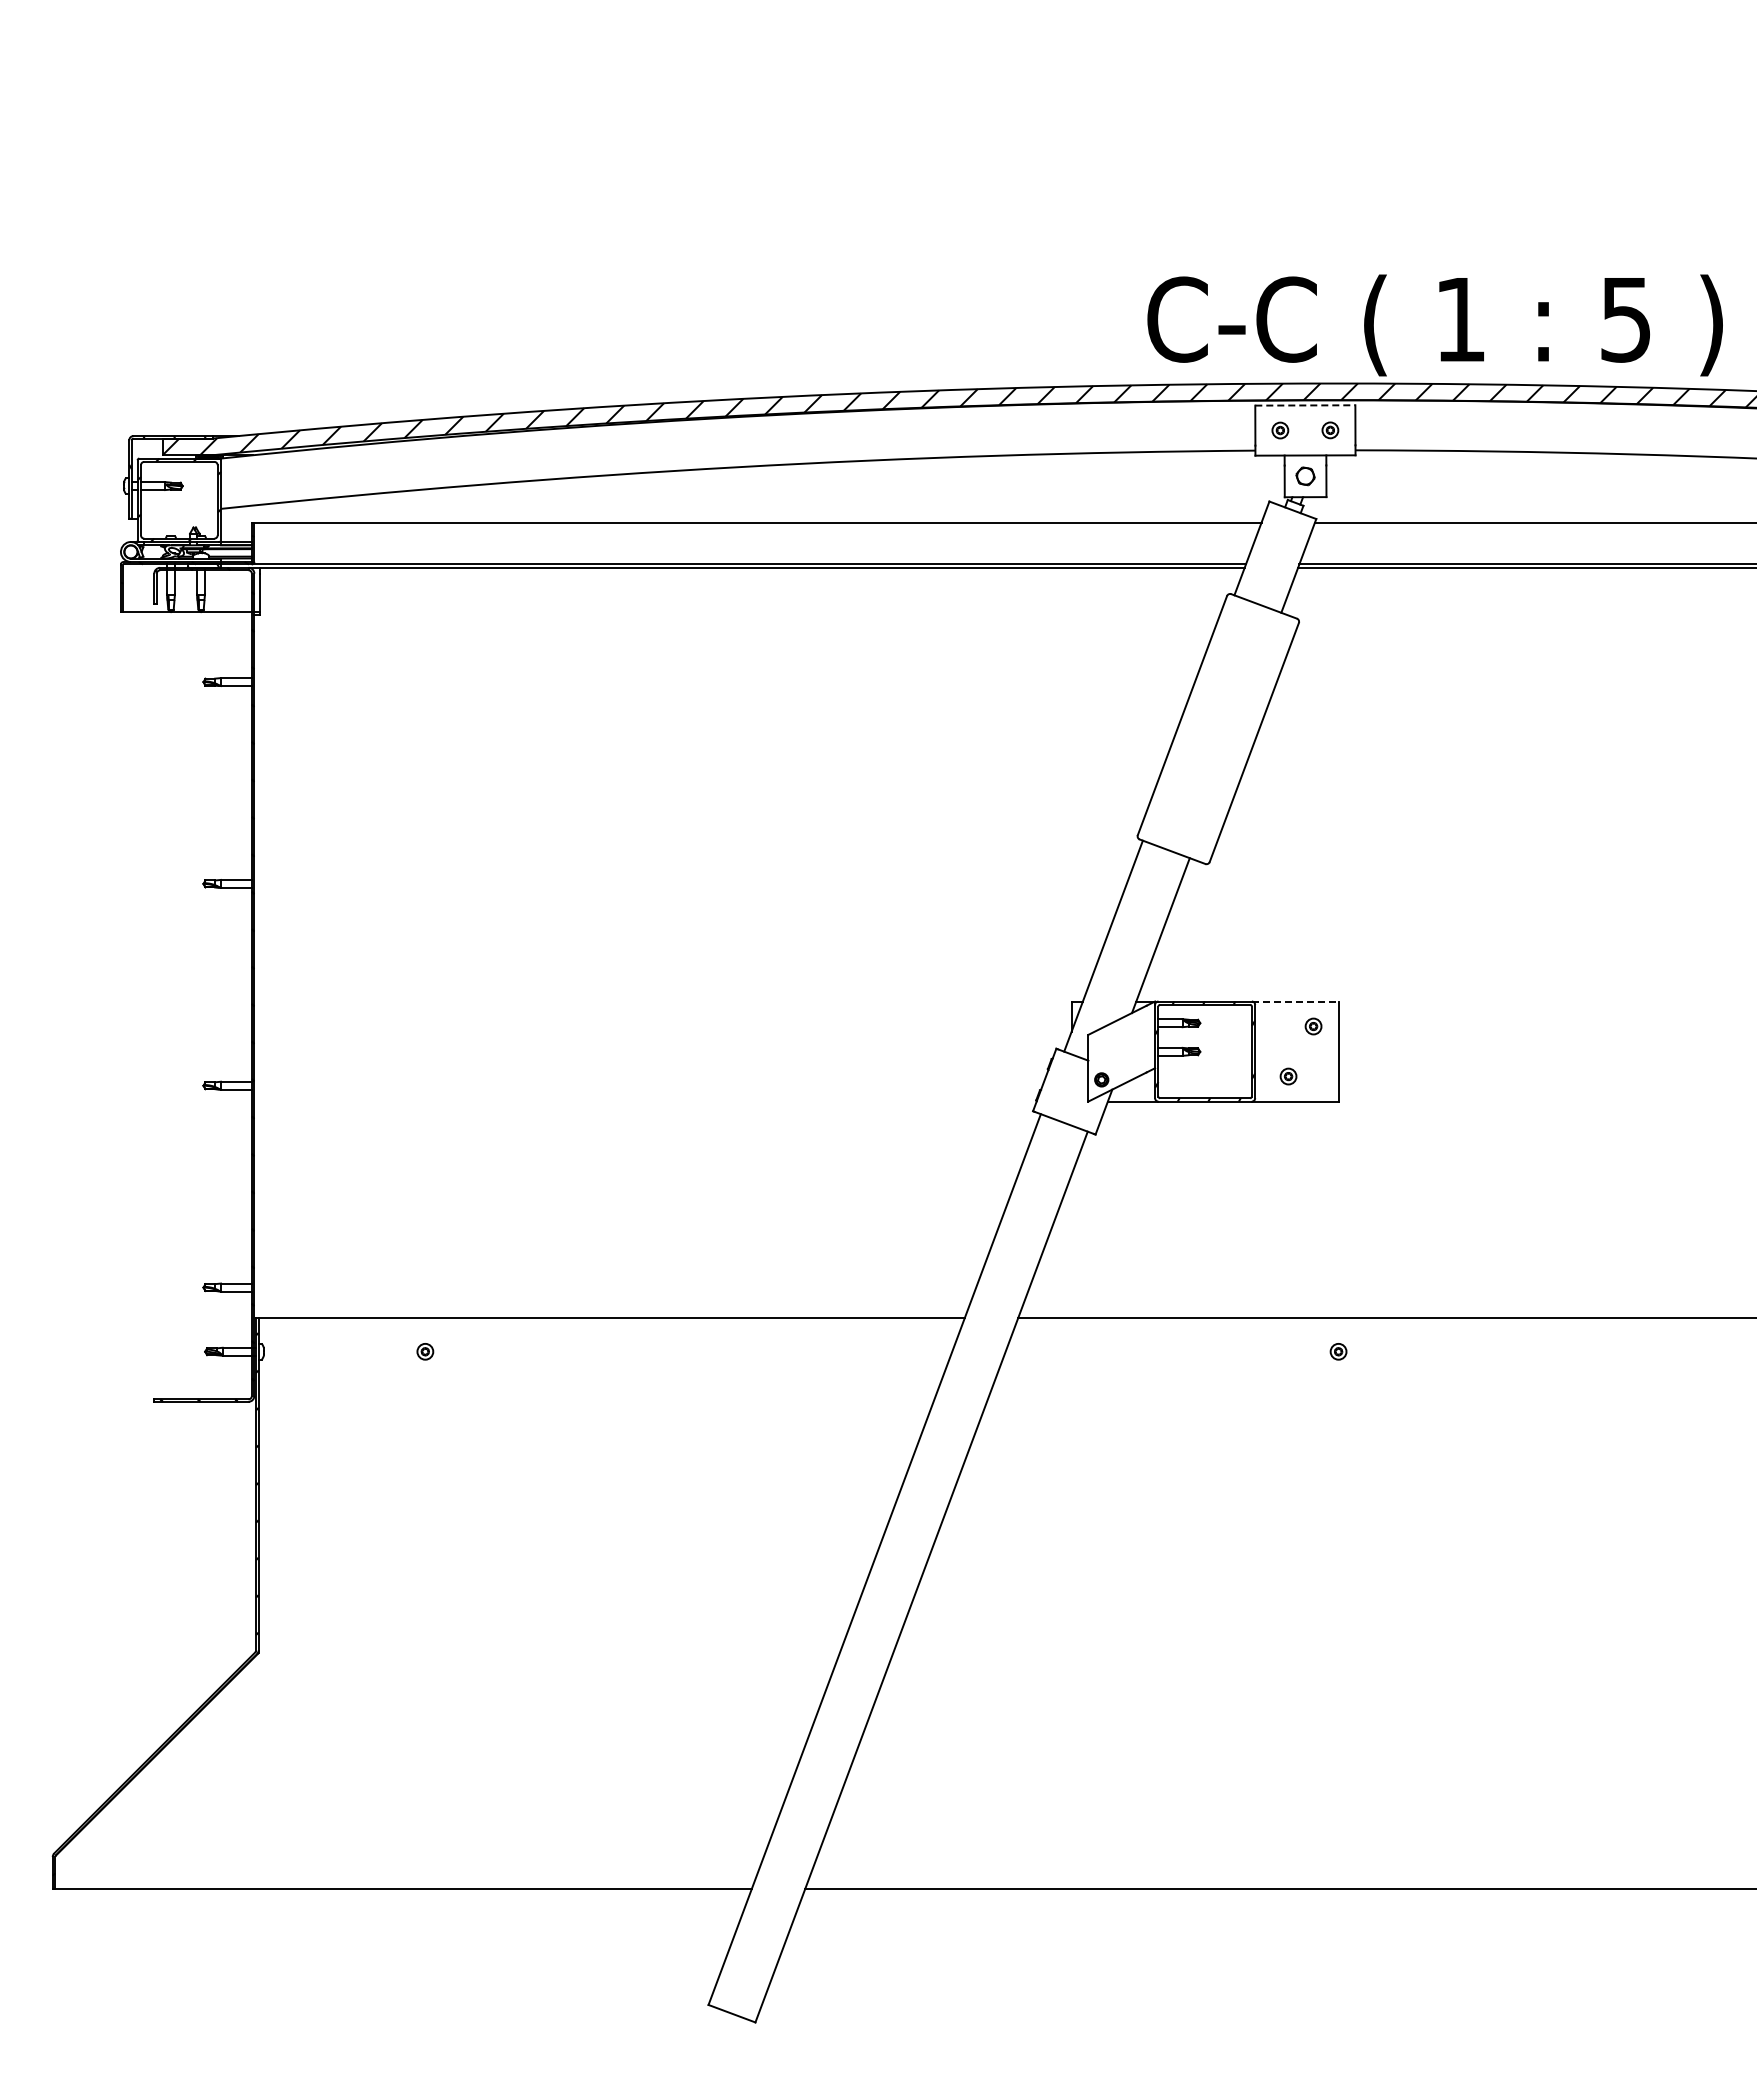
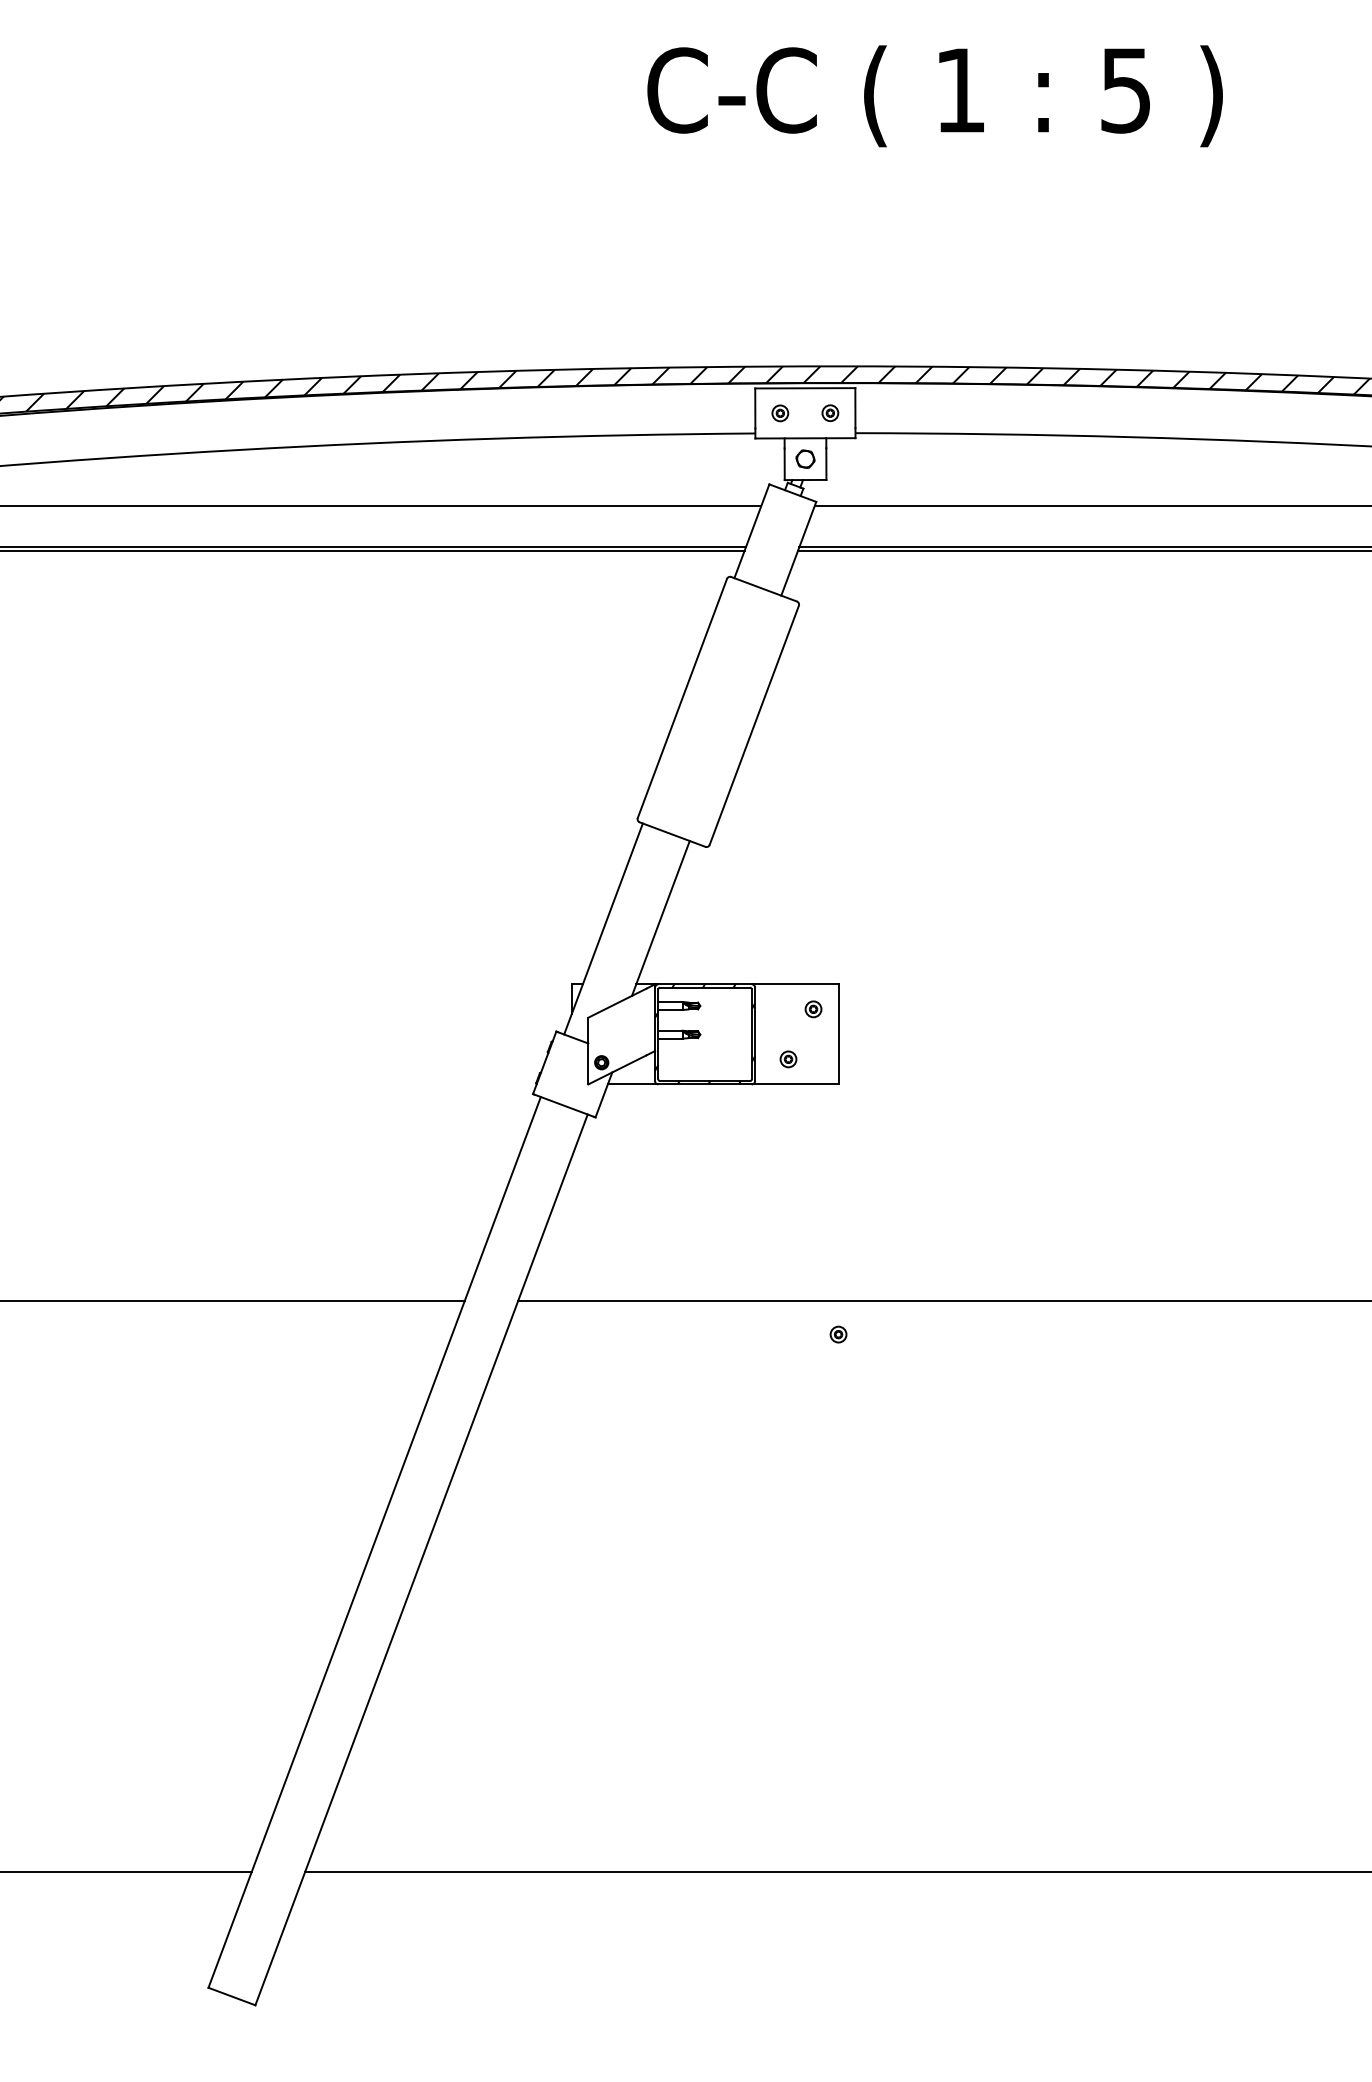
text: (1434, 325) -> (934, 96), moved
line: (1305, 405) -> (805, 388), dashed -> solid
line: (1295, 1001) -> (795, 984), dashed -> solid

